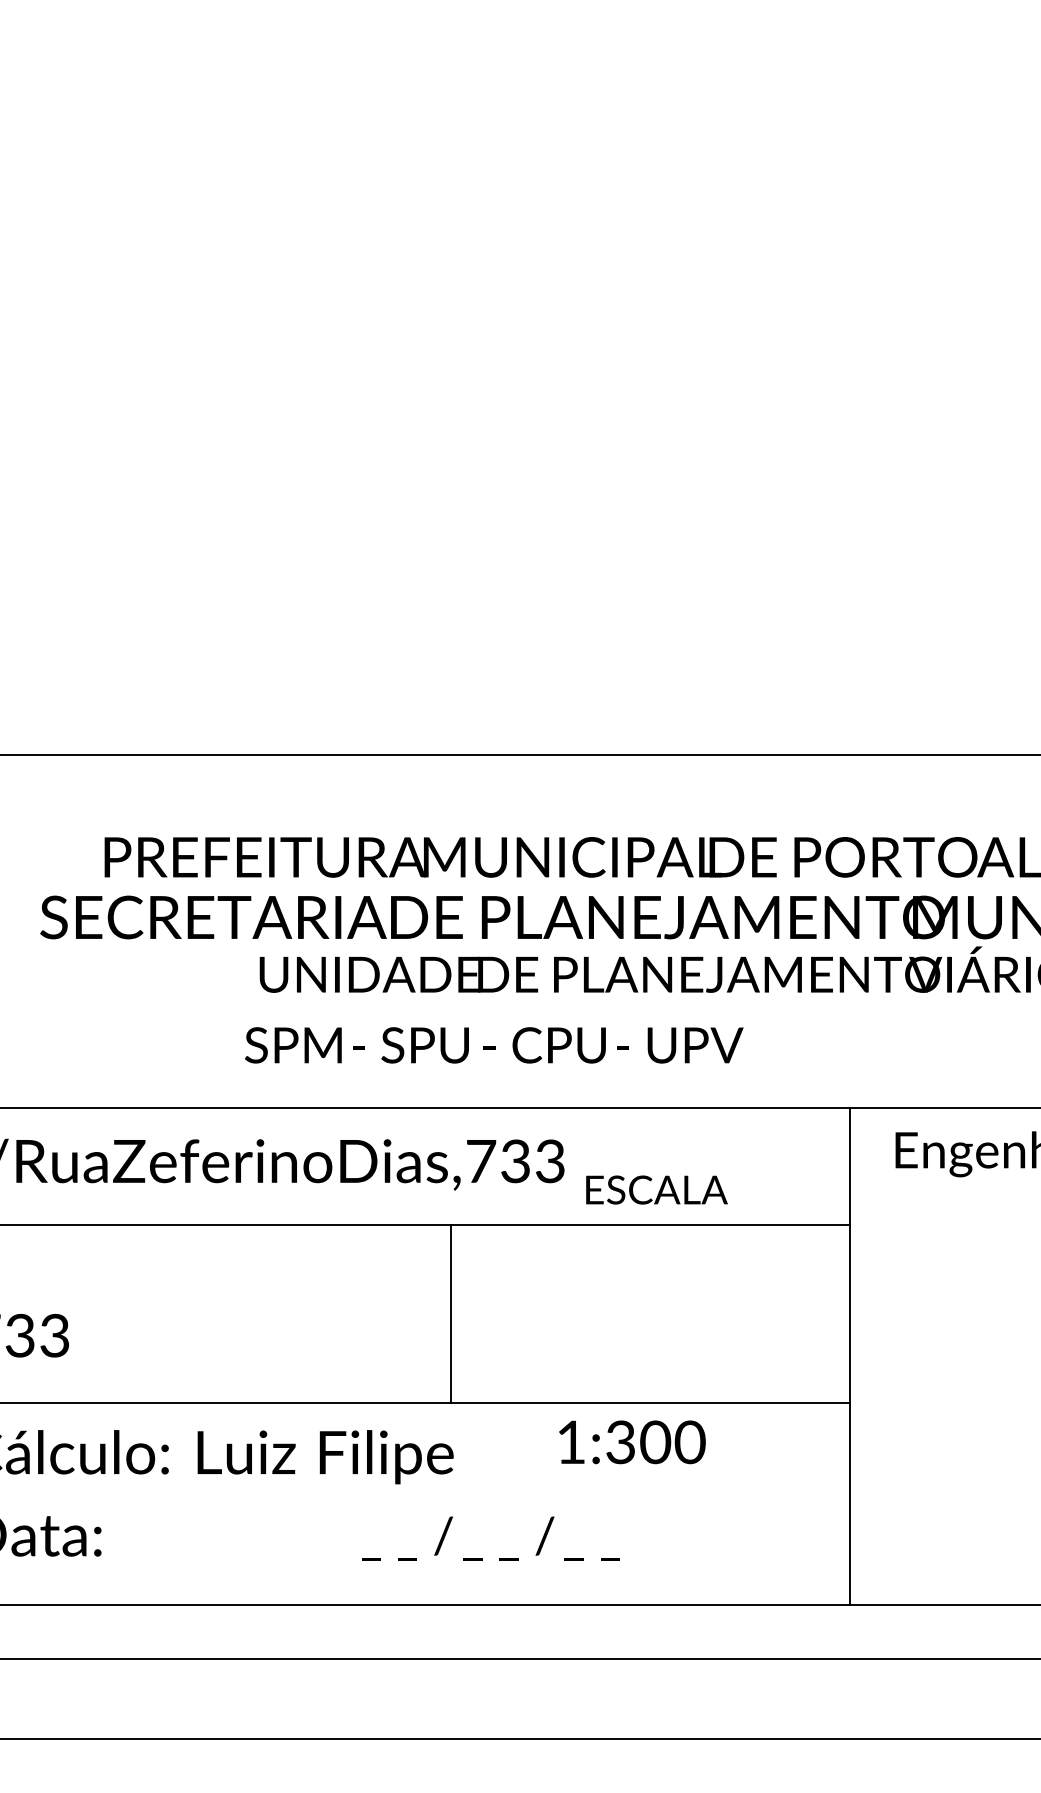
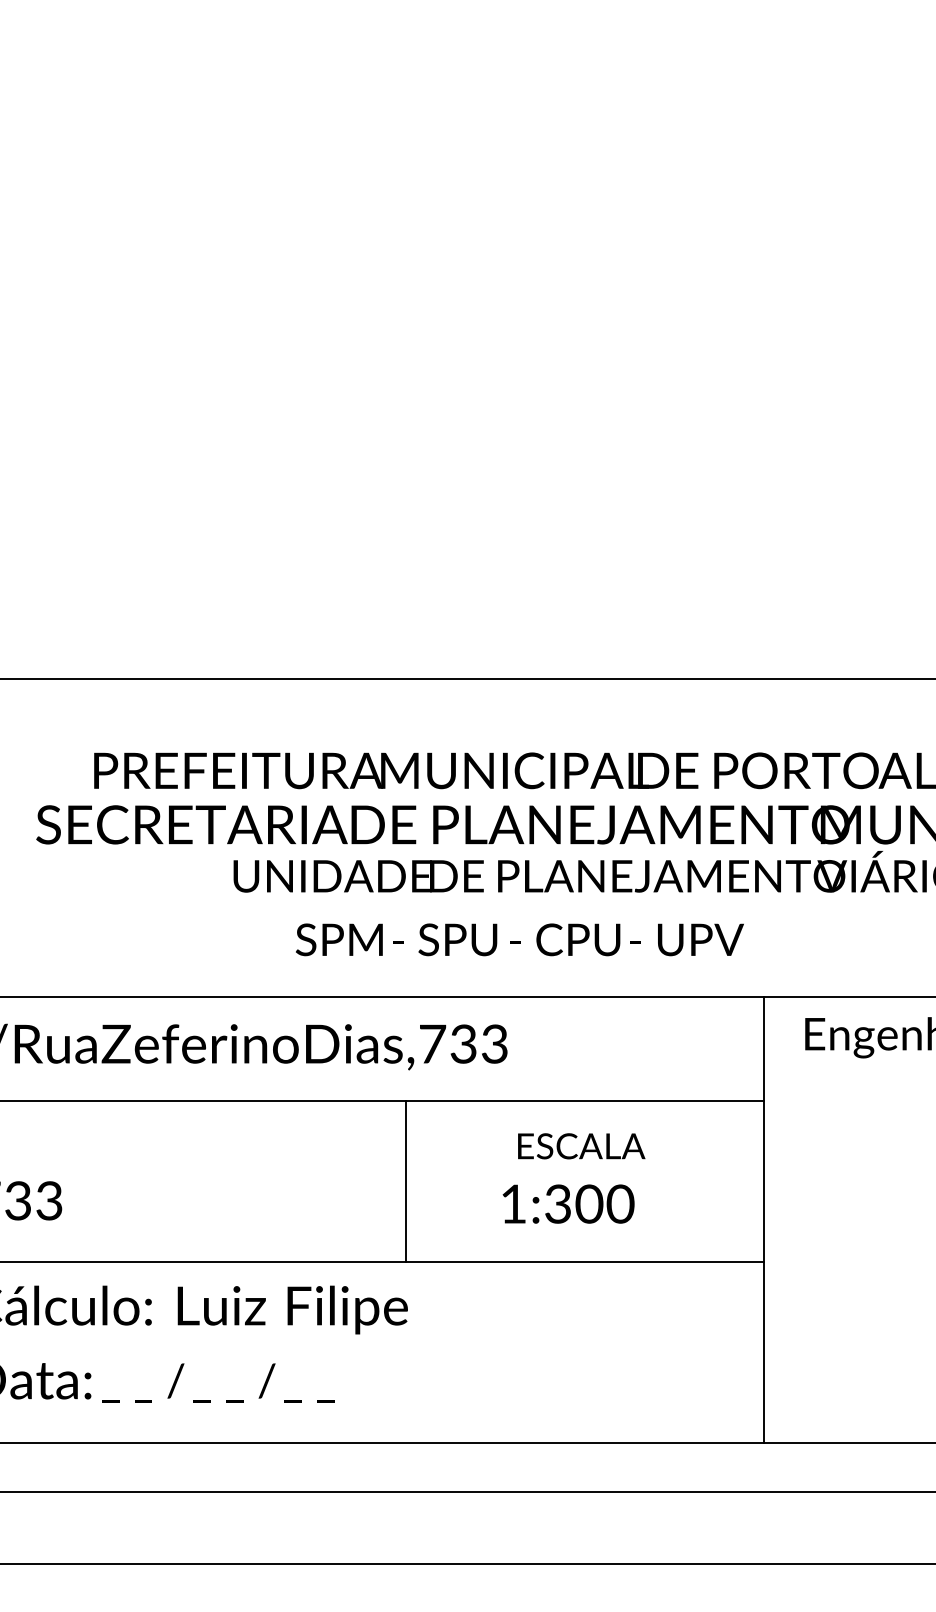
text: (494, 1045) -> (520, 939), moved
text: (656, 1189) -> (581, 1145), moved
text: (632, 1442) -> (568, 1204), moved
text: (490, 1538) -> (218, 1383), moved

